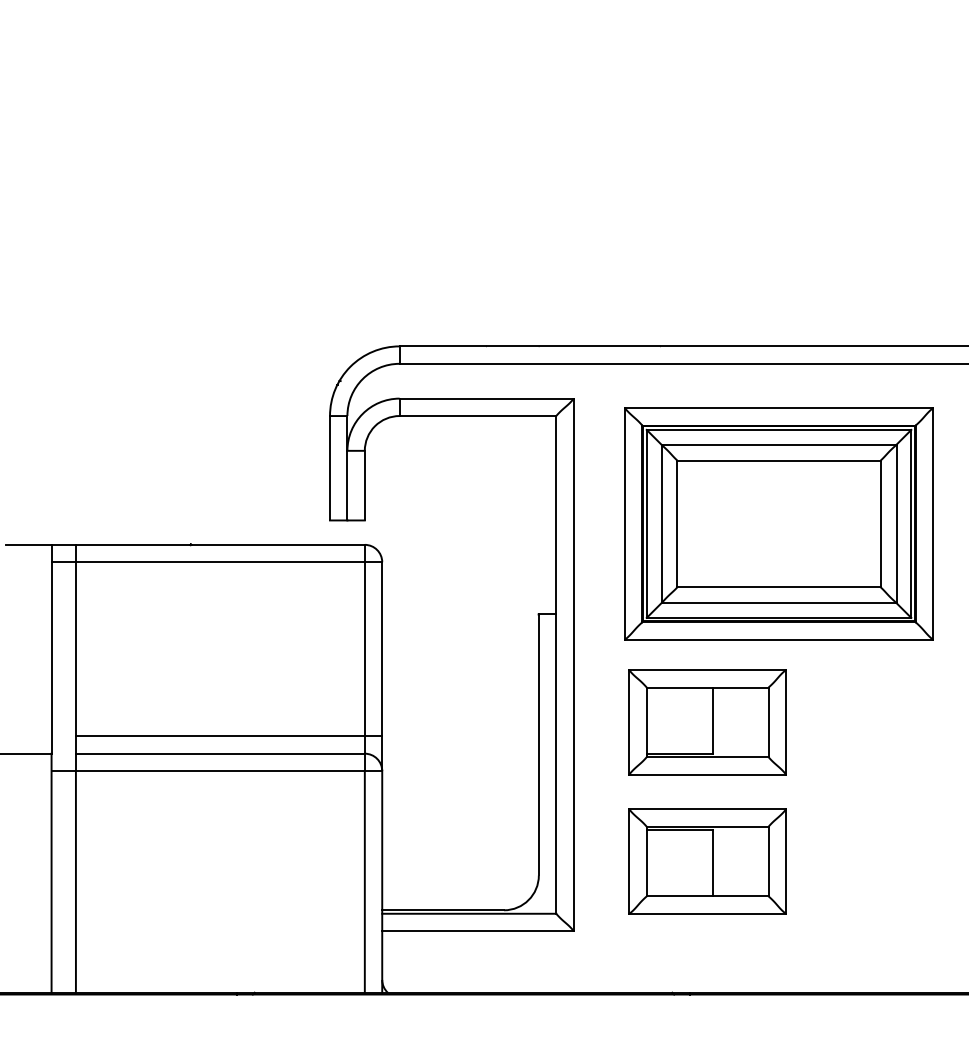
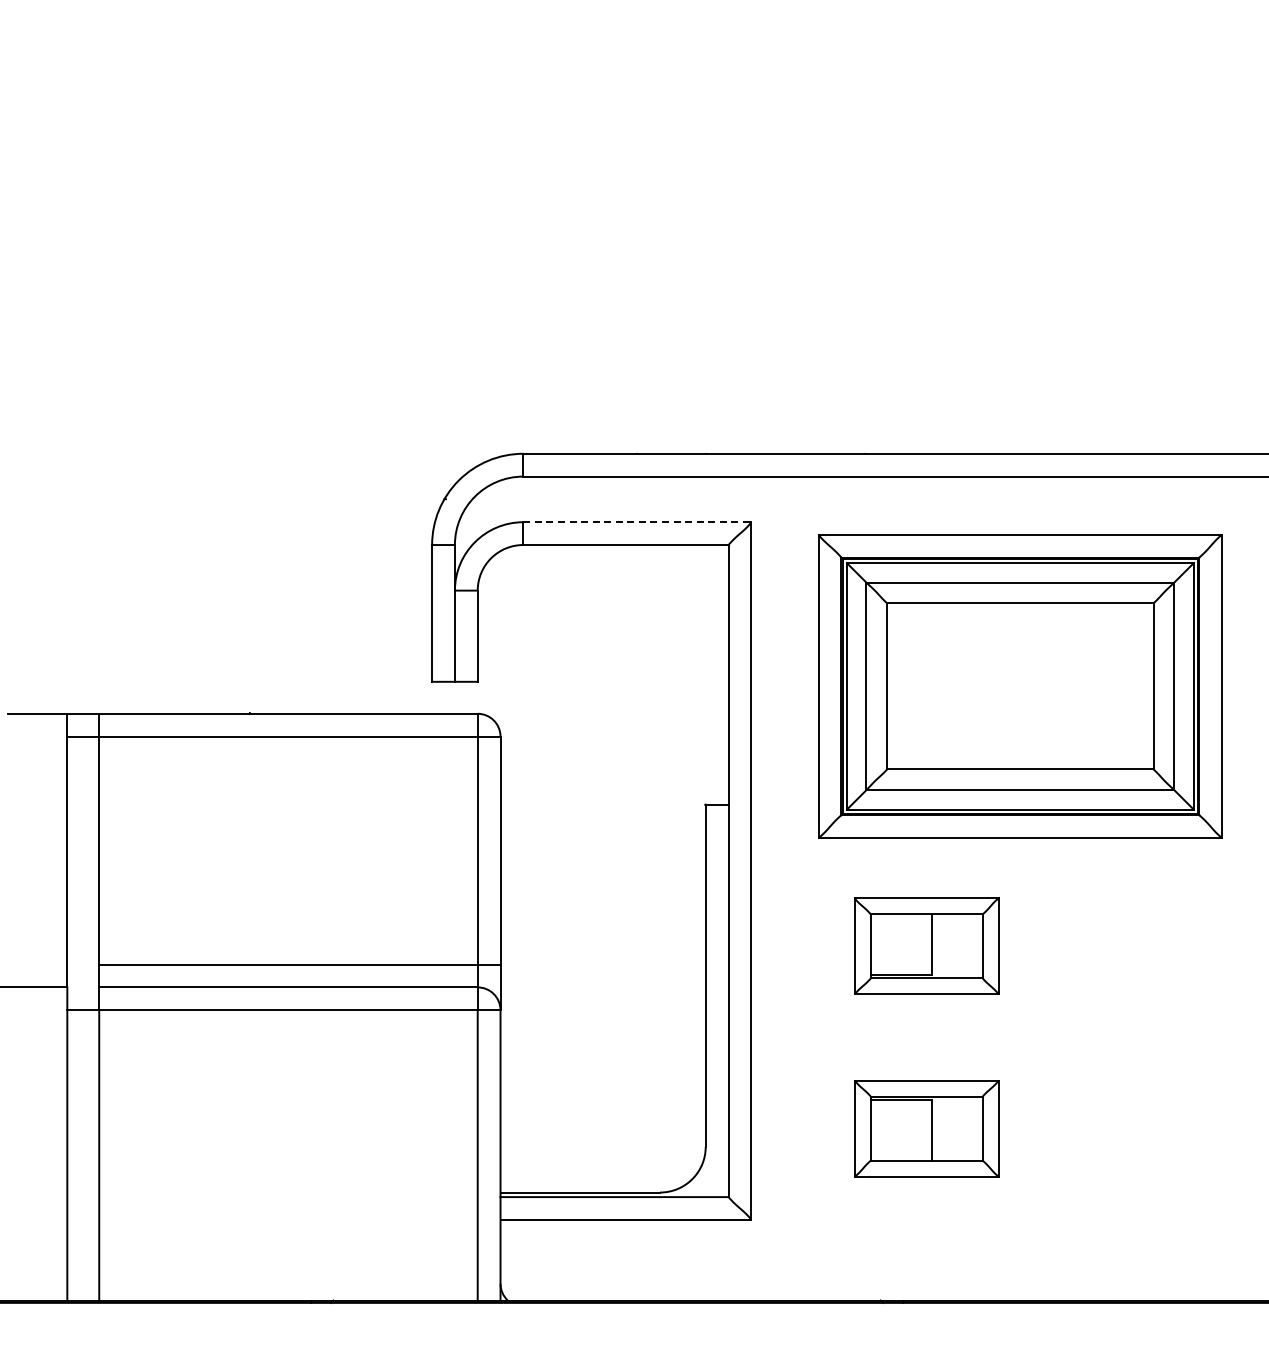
line: (486, 398) -> (637, 522), solid -> dashed
part: (707, 722) -> (926, 946), size x0.7
part: (707, 861) -> (926, 1128), size x0.7

